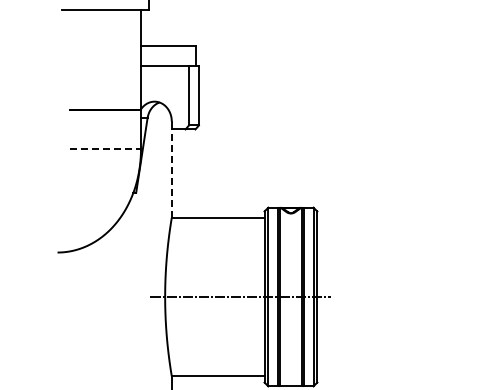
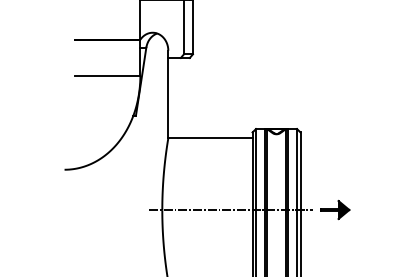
line: (105, 149) -> (108, 76), dashed -> solid
line: (171, 173) -> (168, 97), dashed -> solid
part: (355, 296) -> (335, 209), added

